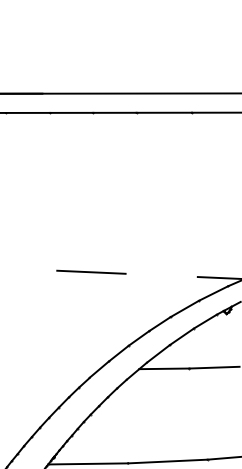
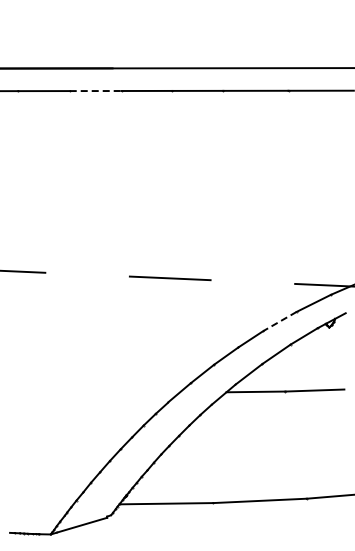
line: (28, 113) -> (96, 91), solid -> dashed
line: (184, 308) -> (279, 321), solid -> dashed

